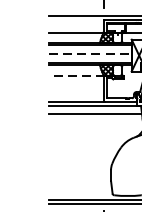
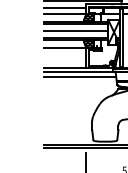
line: (75, 23) -> (64, 7), added
line: (90, 54) -> (76, 31), dashed -> solid
line: (76, 75) -> (65, 47), dashed -> solid

